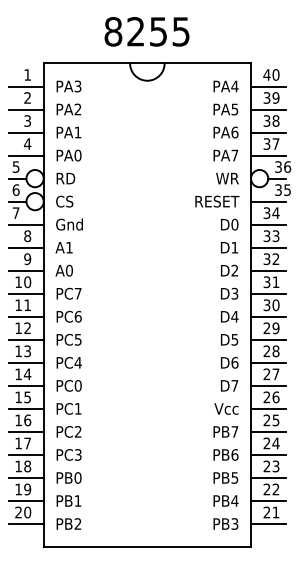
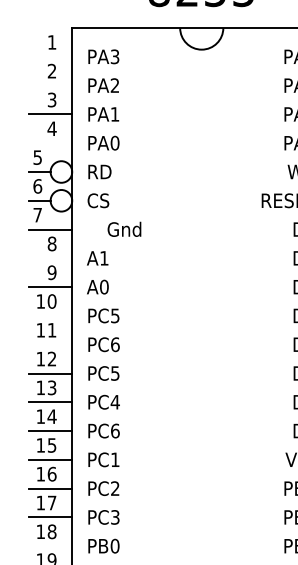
line: (26, 86) -> (50, 56), removed
line: (26, 109) -> (50, 85), removed
line: (26, 155) -> (50, 143), removed
text: (69, 224) -> (124, 229), moved
line: (26, 247) -> (50, 258), removed
line: (26, 293) -> (50, 315), removed
text: (77, 293) -> (114, 315), PC7 -> PC5
line: (26, 316) -> (50, 344), removed
text: (78, 385) -> (115, 430), PC0 -> PC6
line: (26, 477) -> (50, 545), removed

